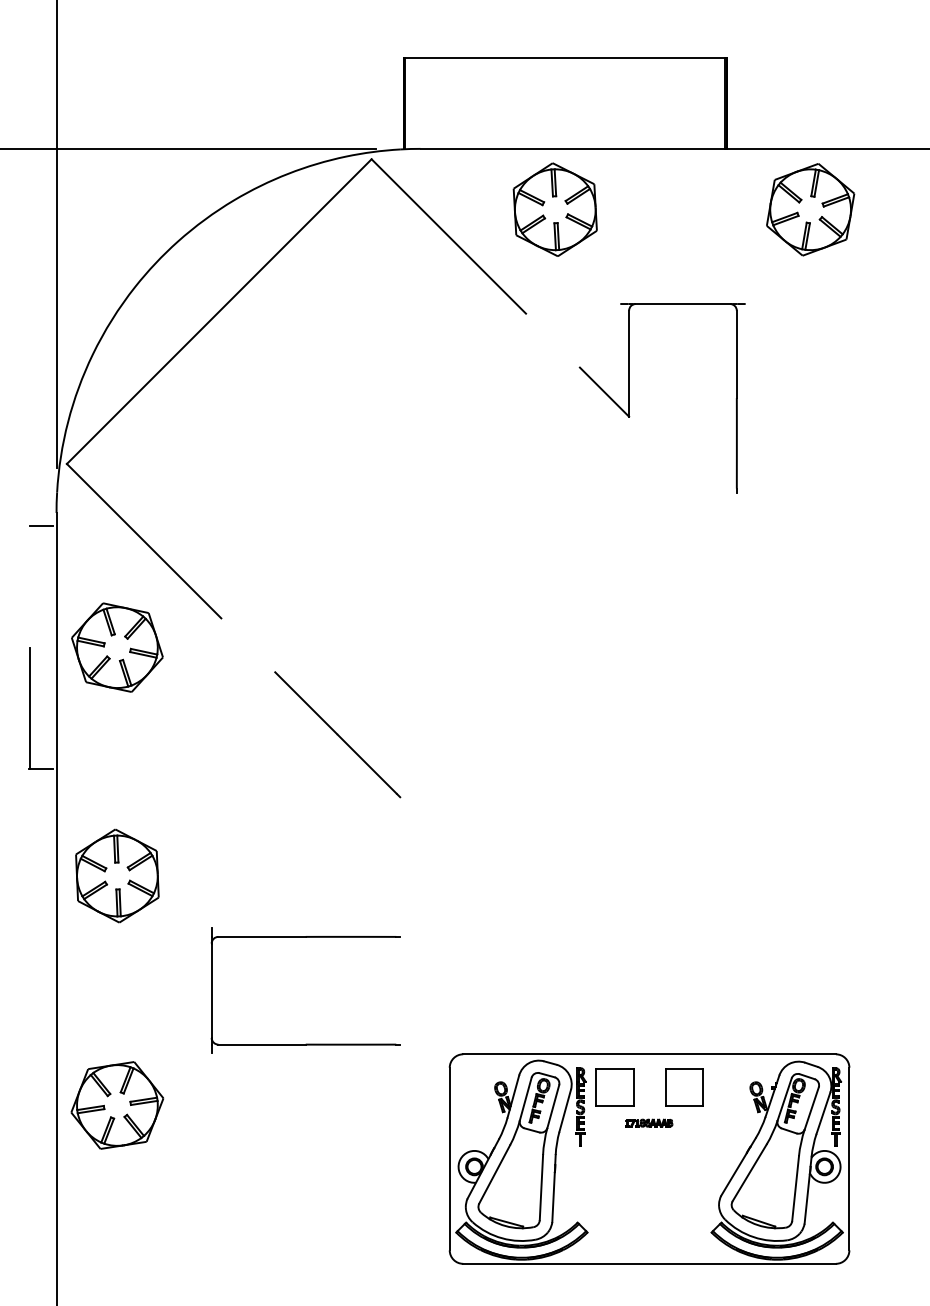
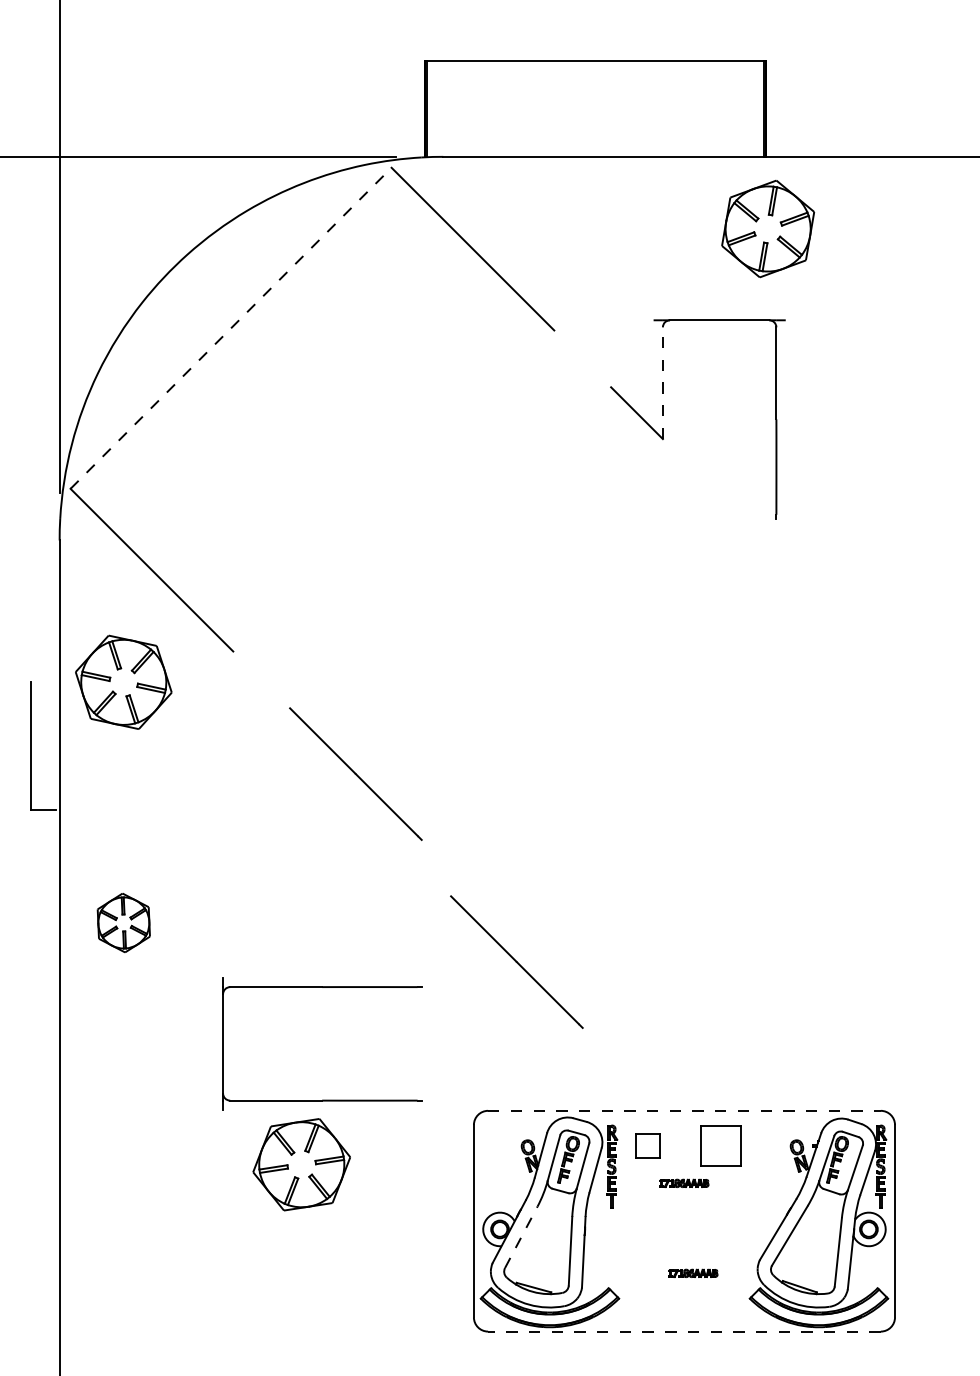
part: (554, 209) -> (584, 220), removed
part: (810, 210) -> (768, 229), moved
line: (219, 311) -> (231, 328), solid -> dashed
line: (628, 363) -> (662, 383), solid -> dashed
line: (41, 526) -> (43, 554), removed
part: (117, 875) -> (123, 922), size x0.6
line: (490, 912) -> (516, 961), added
line: (649, 1053) -> (684, 1110), solid -> dashed
part: (614, 1087) -> (647, 1145), size x0.6
part: (117, 1105) -> (301, 1164), moved
line: (494, 1174) -> (521, 1237), solid -> dashed
part: (658, 1207) -> (693, 1272), added
line: (648, 1263) -> (683, 1331), solid -> dashed

